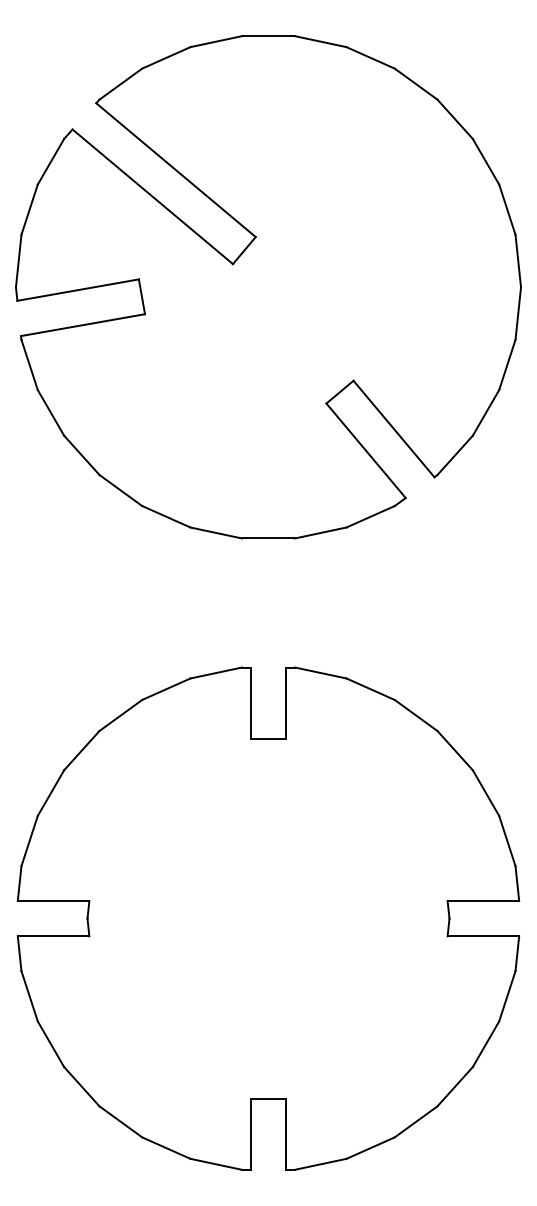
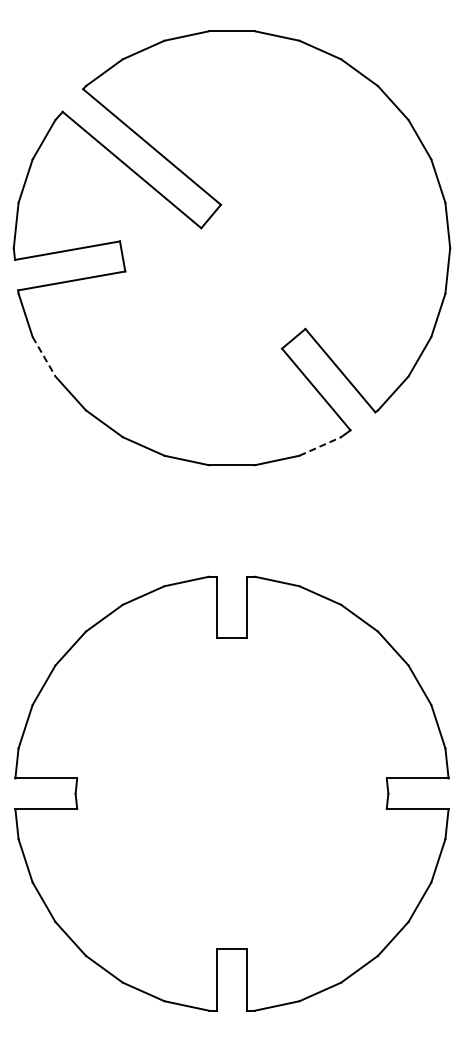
line: (51, 412) -> (44, 356), solid -> dashed
line: (370, 516) -> (320, 446), solid -> dashed

